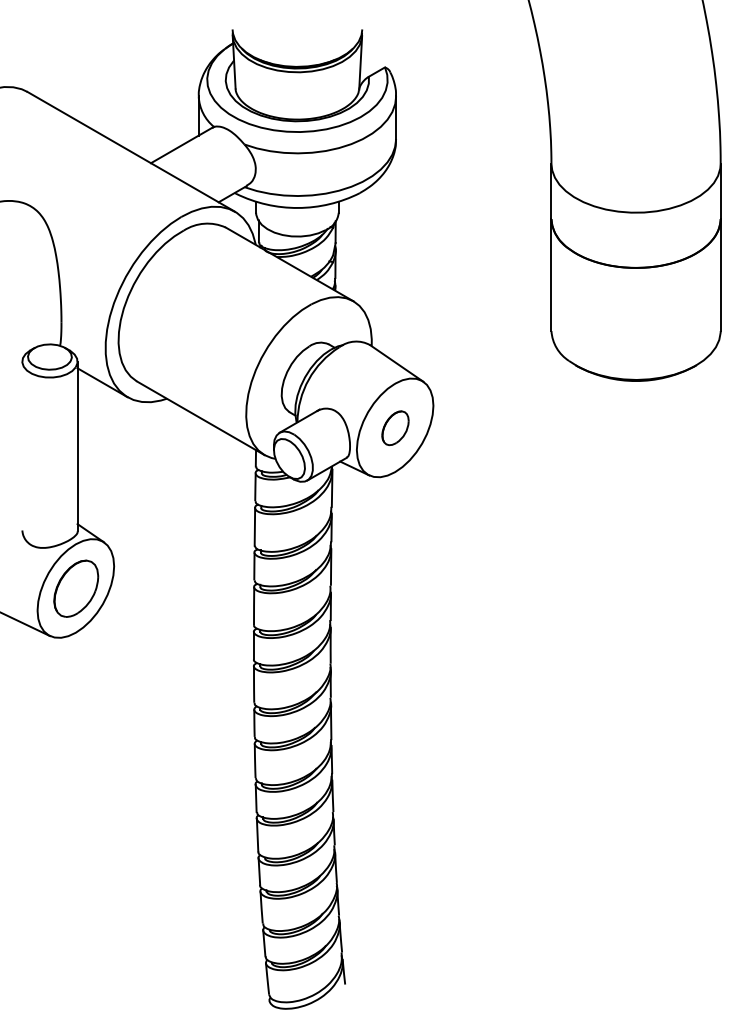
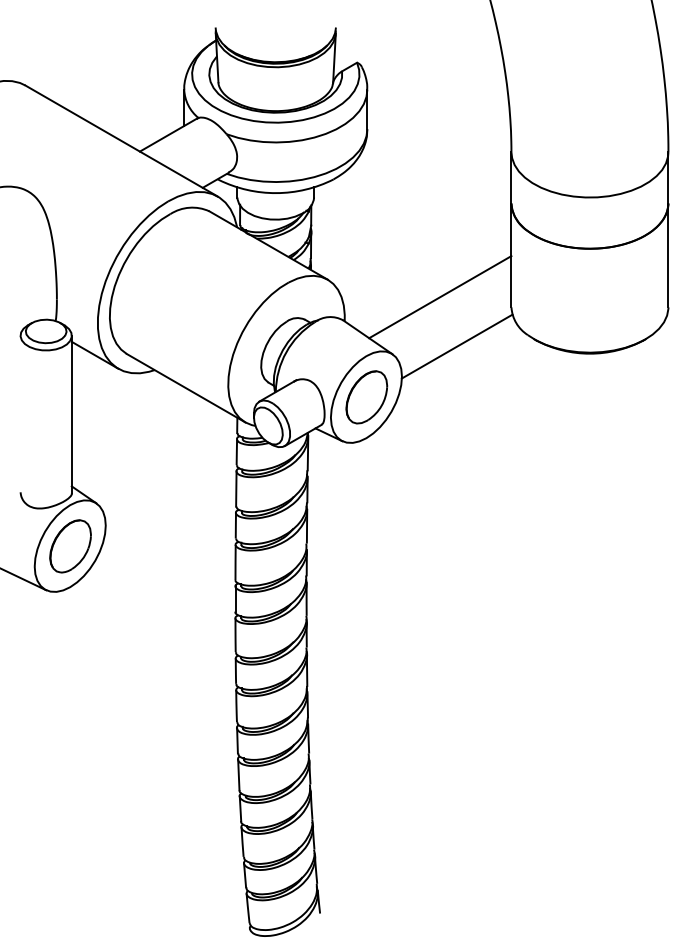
line: (474, 319) -> (440, 296), added
line: (492, 373) -> (456, 346), added
part: (395, 428) -> (366, 397), size x1.67

